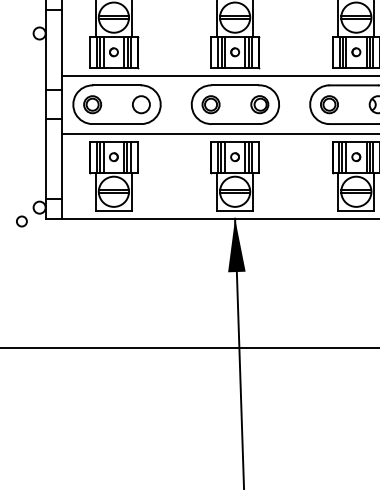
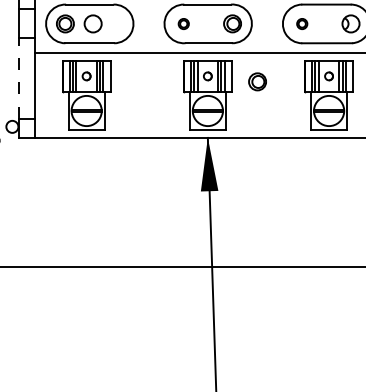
circle: (141, 104) -> (93, 23), moved
part: (210, 104) -> (183, 23), size x0.6
part: (329, 104) -> (302, 23), size x0.6
line: (46, 158) -> (19, 77), solid -> dashed
part: (284, 162) -> (257, 81), added

